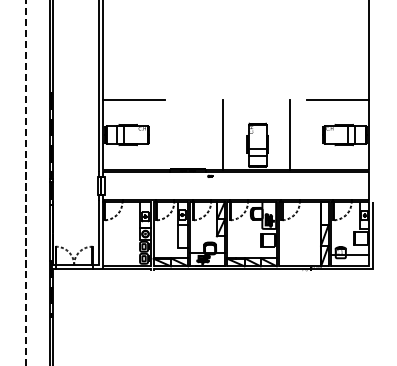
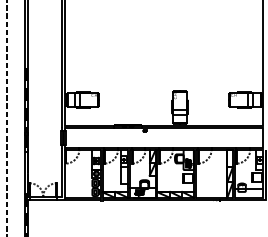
line: (133, 100) -> (87, 74), removed
line: (338, 100) -> (240, 74), removed
line: (222, 134) -> (153, 99), removed
line: (289, 134) -> (203, 99), removed

